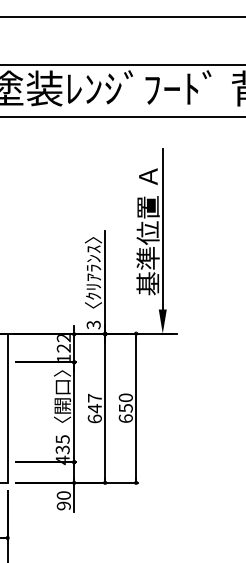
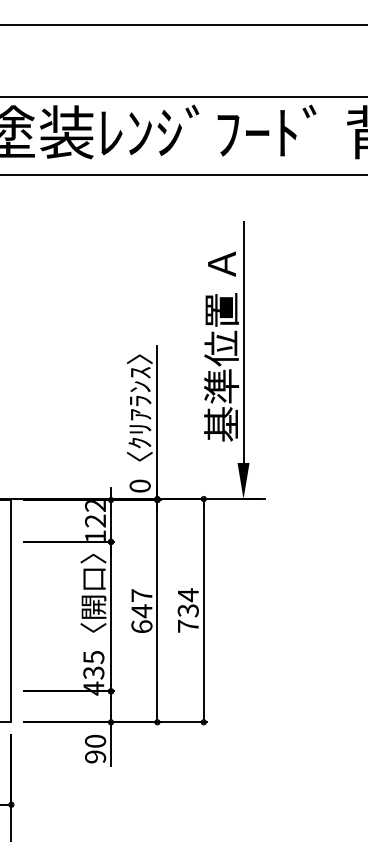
text: (93, 324) -> (139, 485), 3 -> 0
text: (125, 407) -> (187, 609), 650 -> 734

